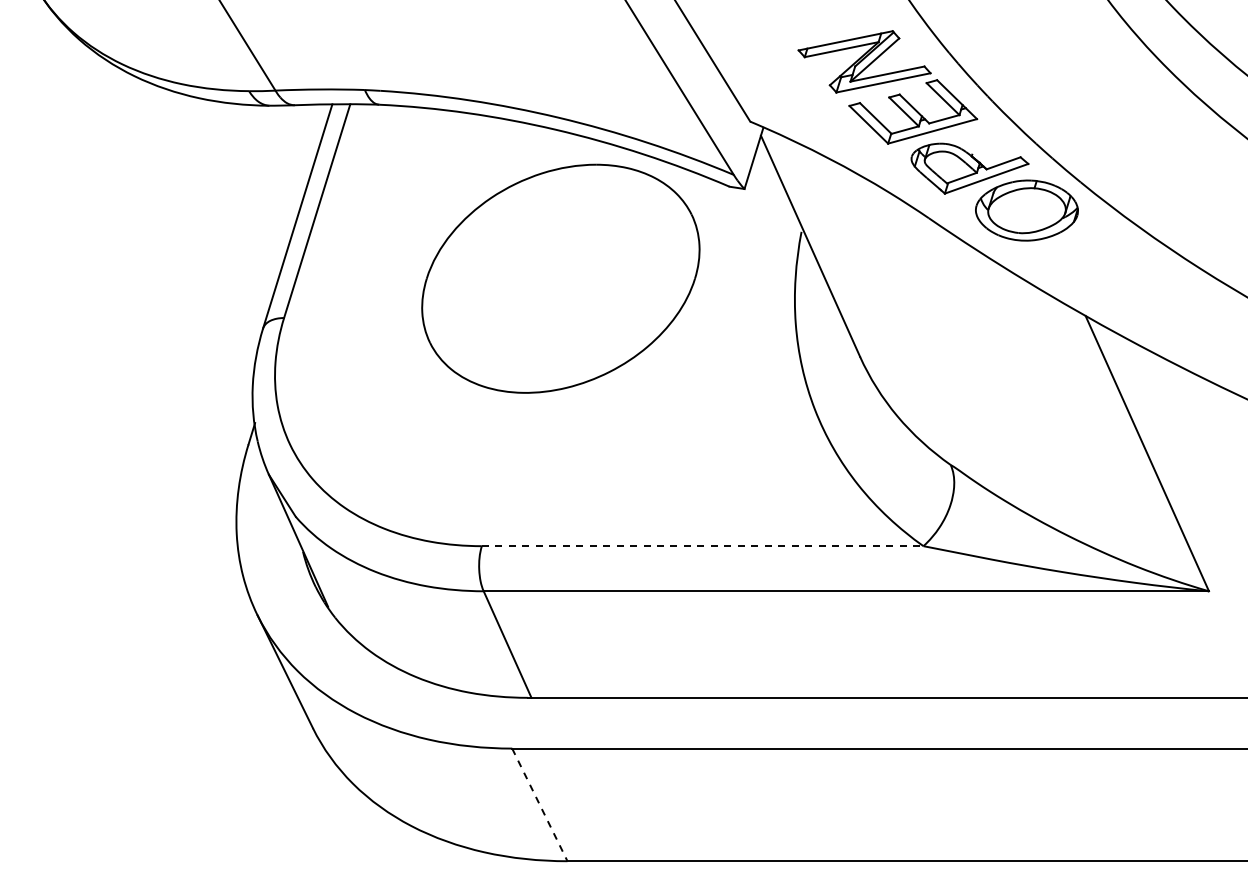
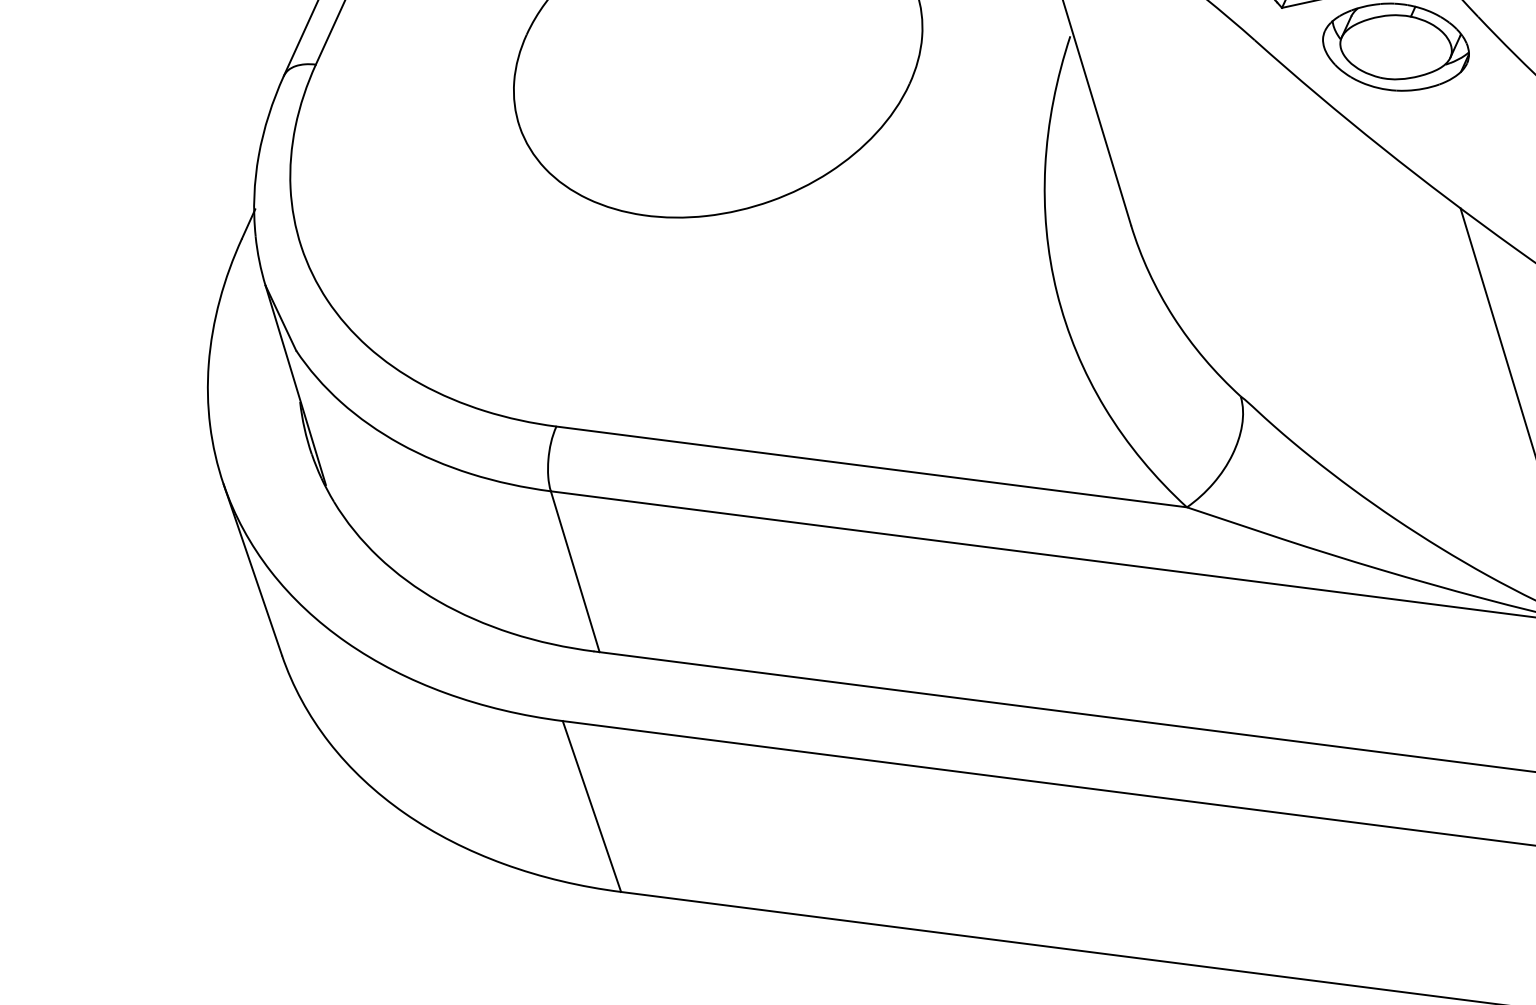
line: (702, 546) -> (871, 467), dashed -> solid
line: (539, 804) -> (591, 805), dashed -> solid

